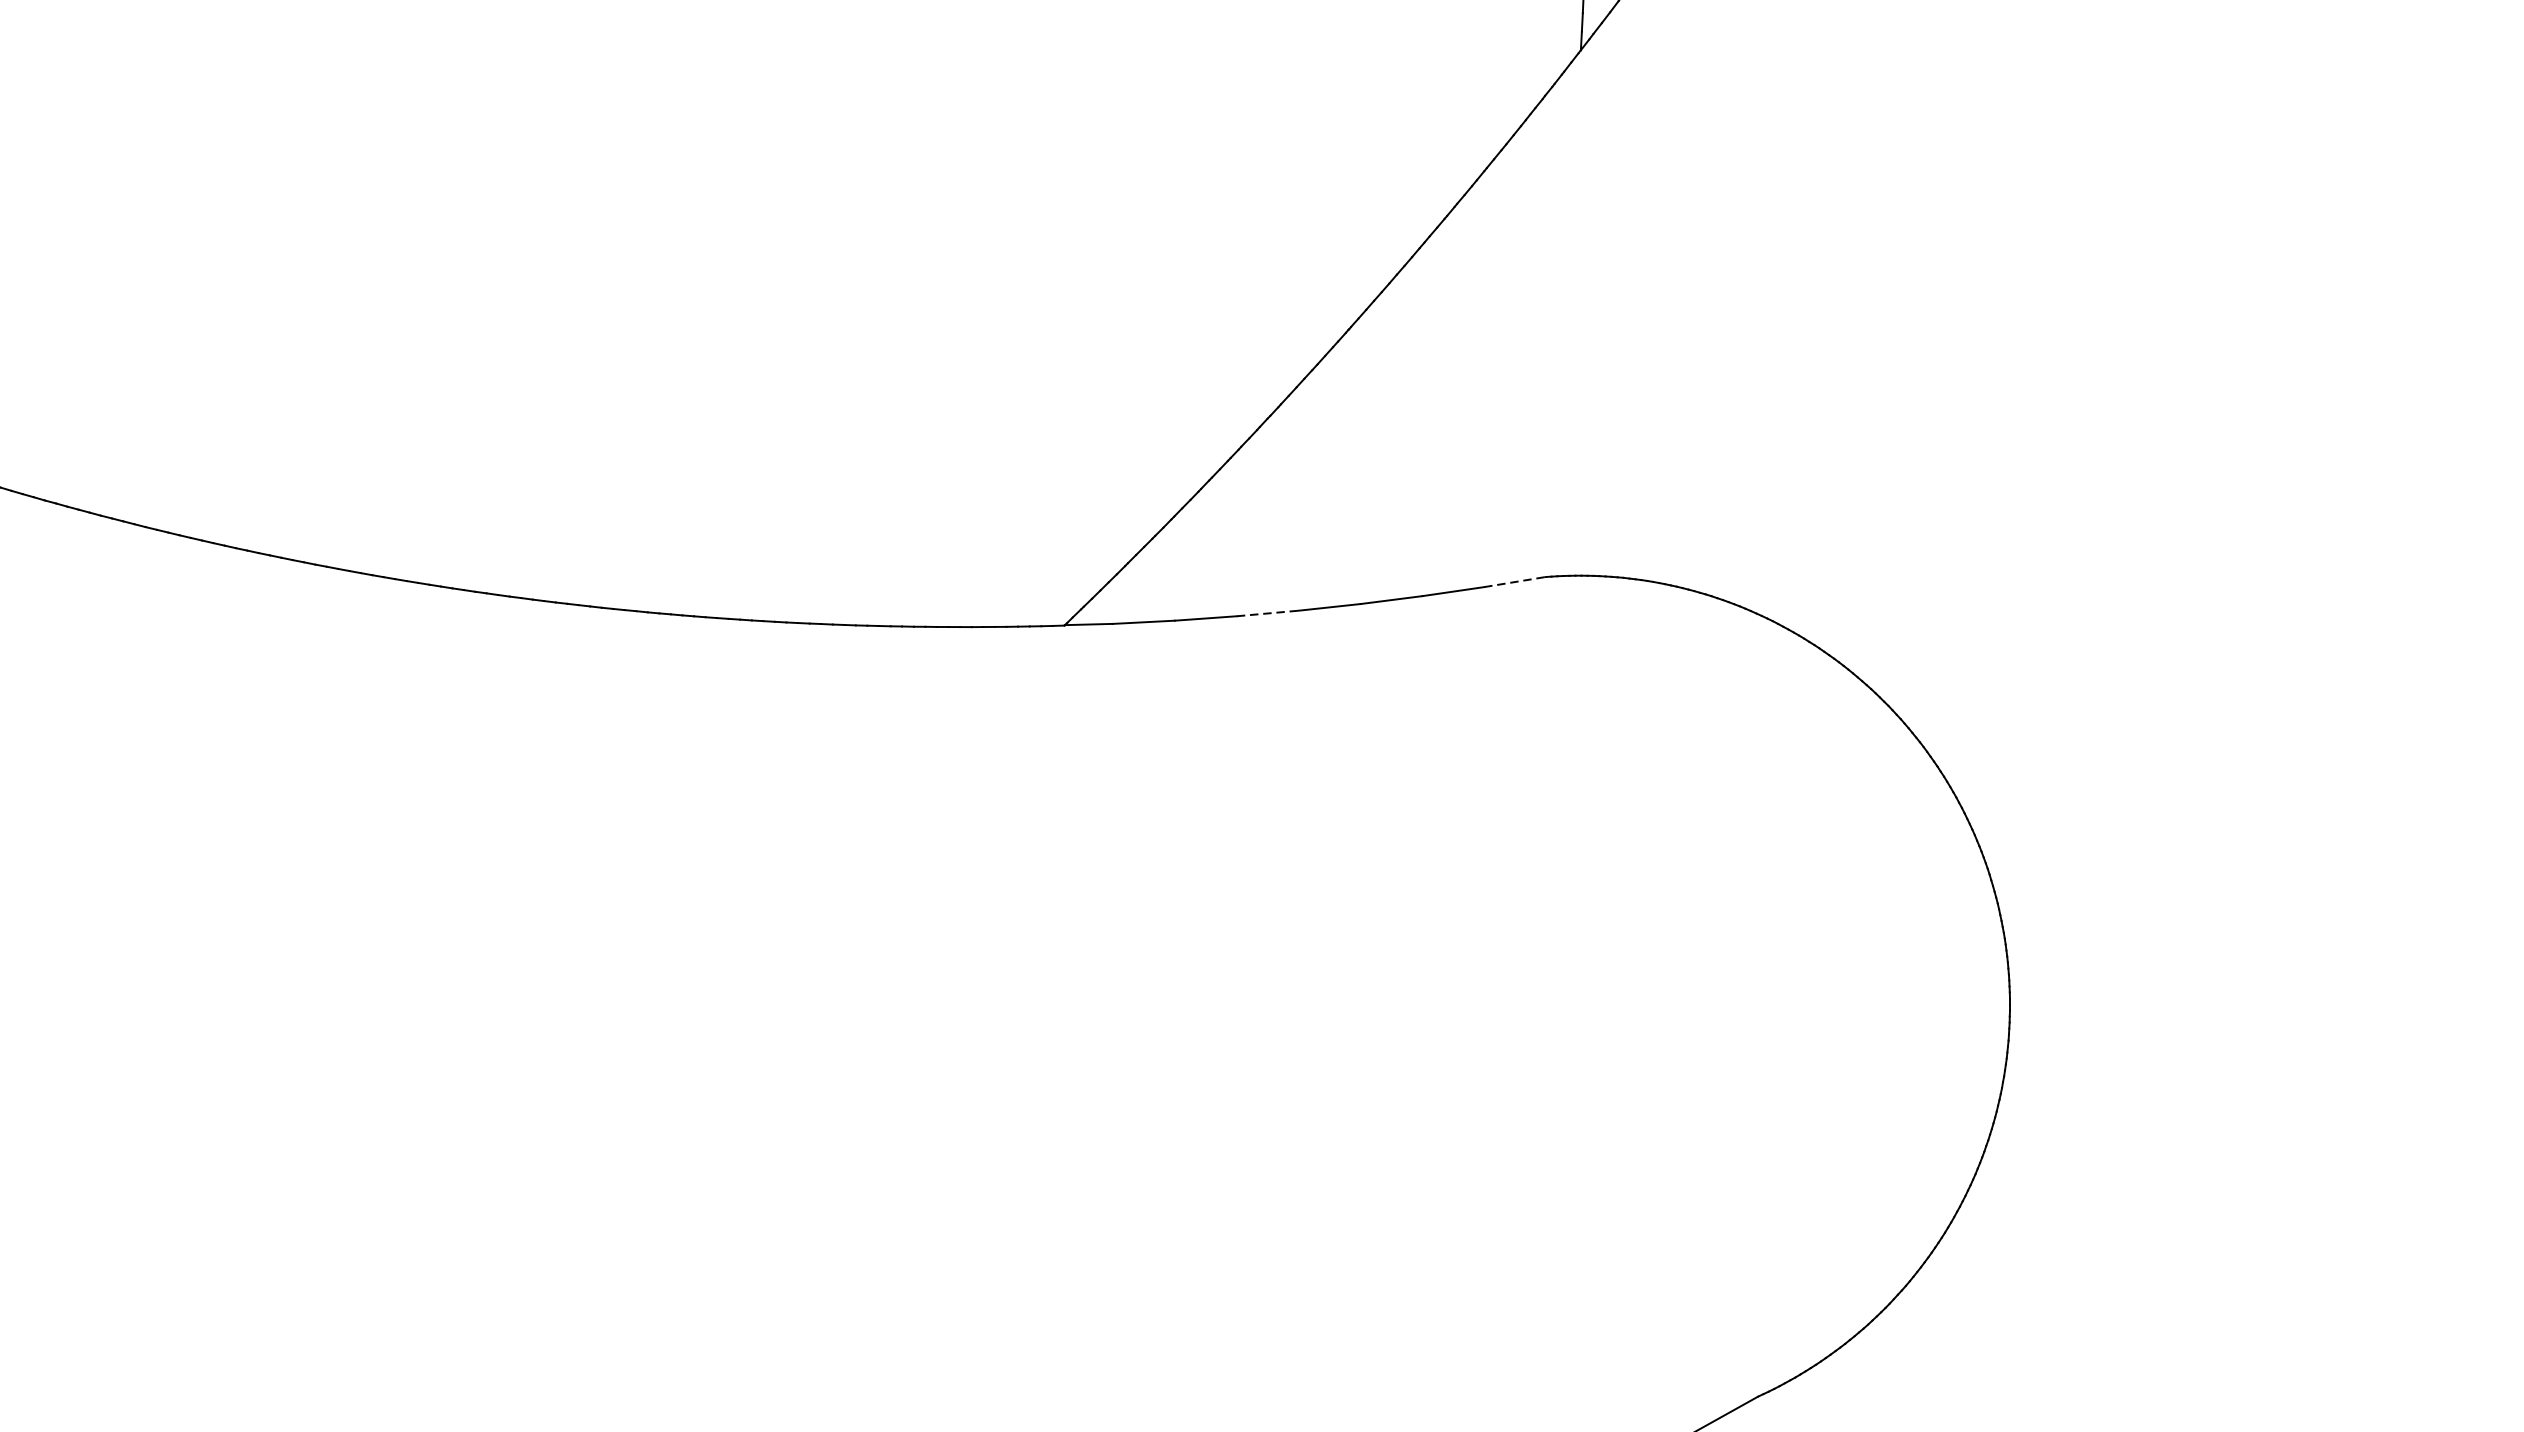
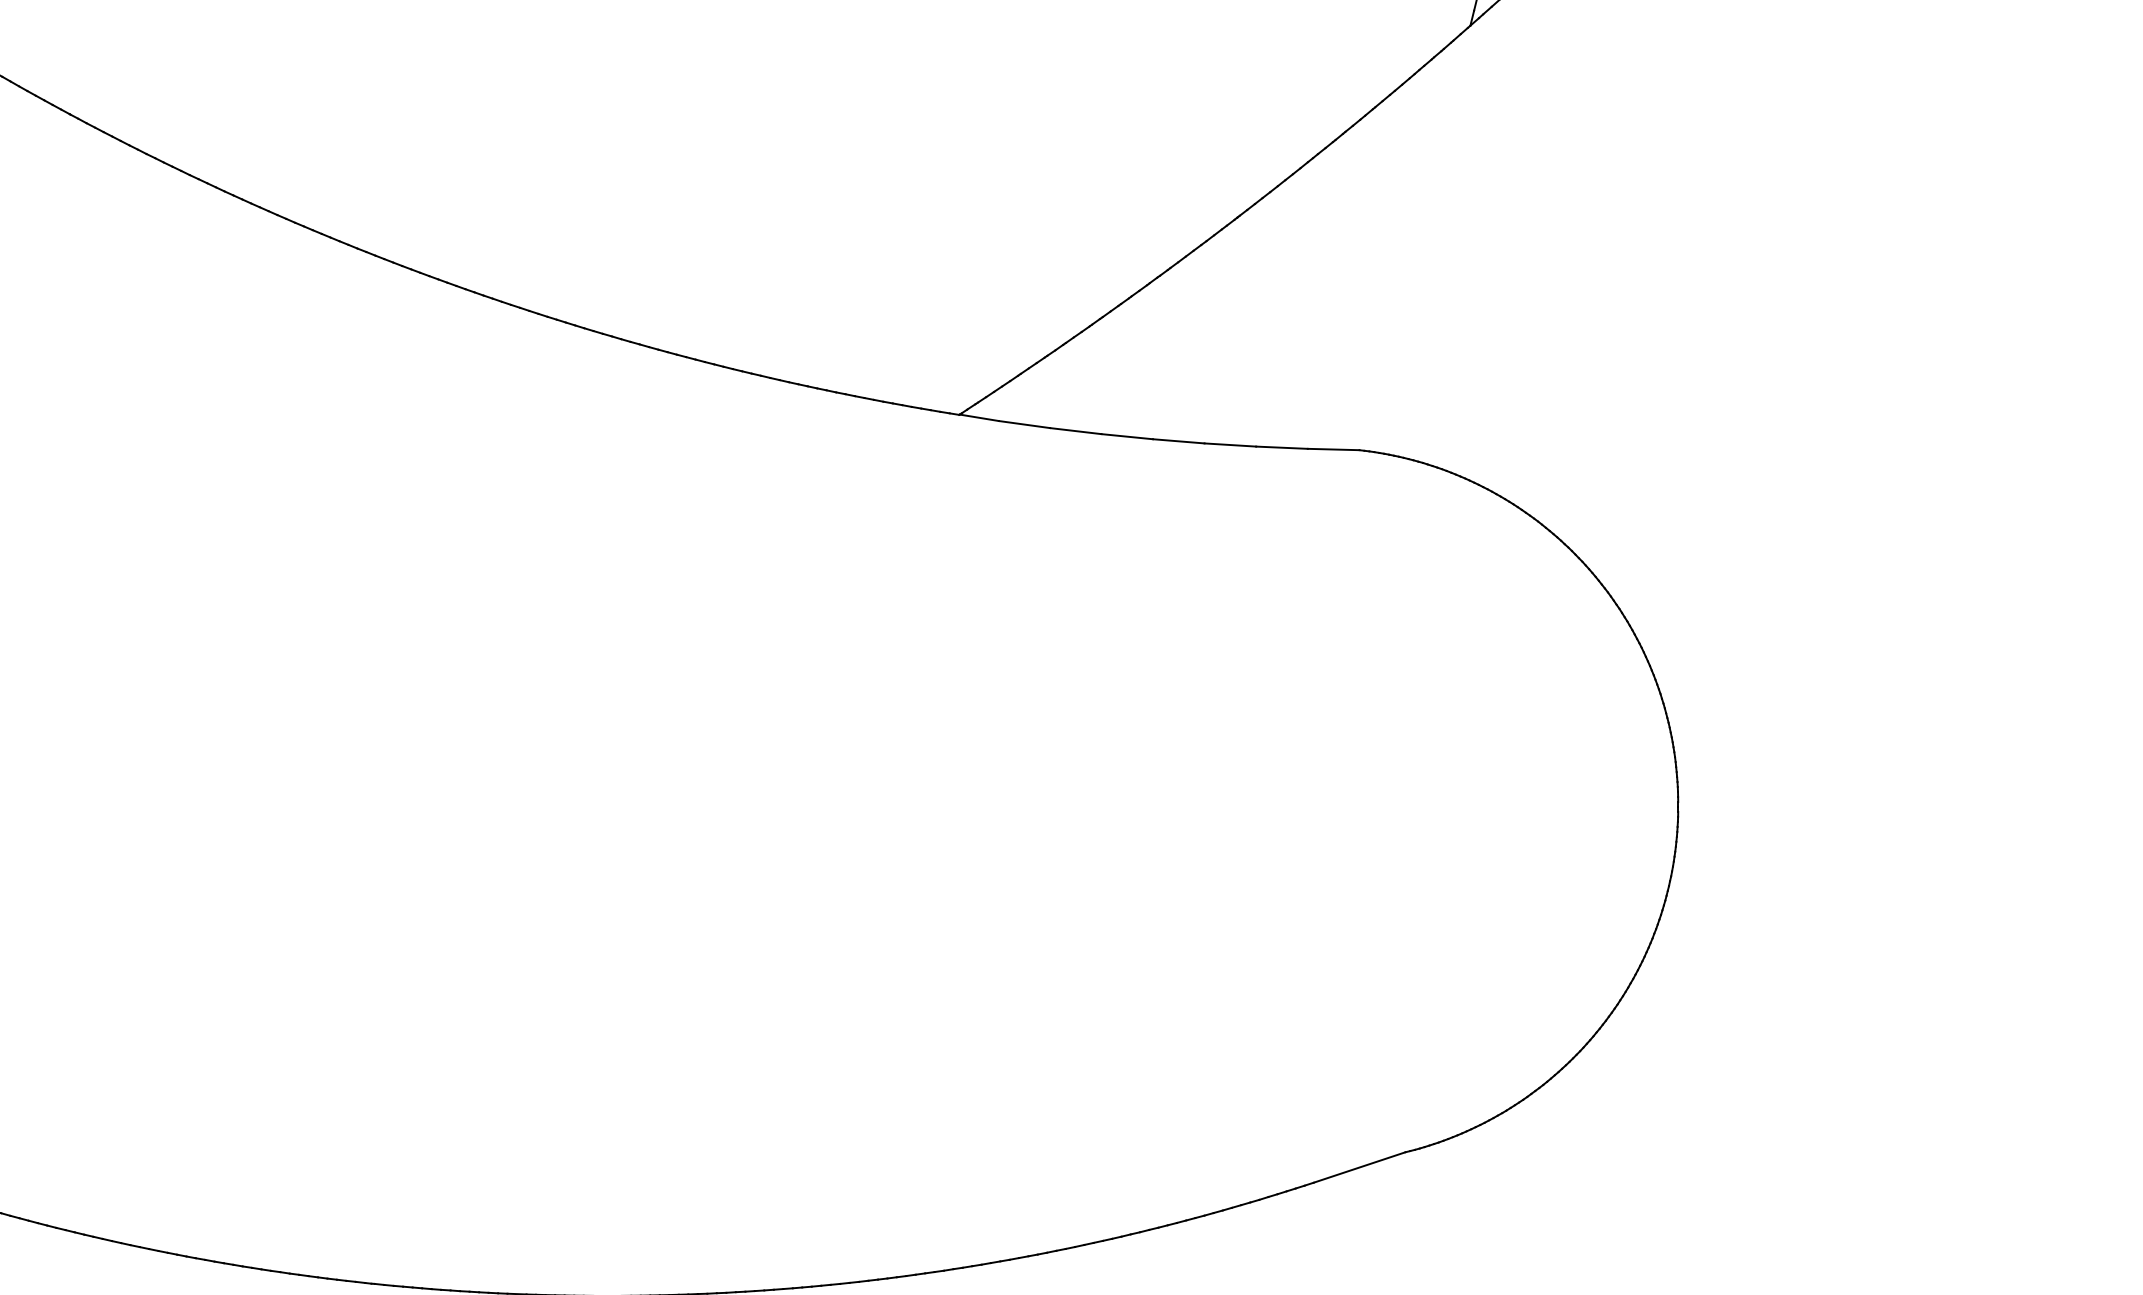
line: (1514, 582) -> (1333, 449), dashed -> solid
line: (1268, 613) -> (1127, 436), dashed -> solid

